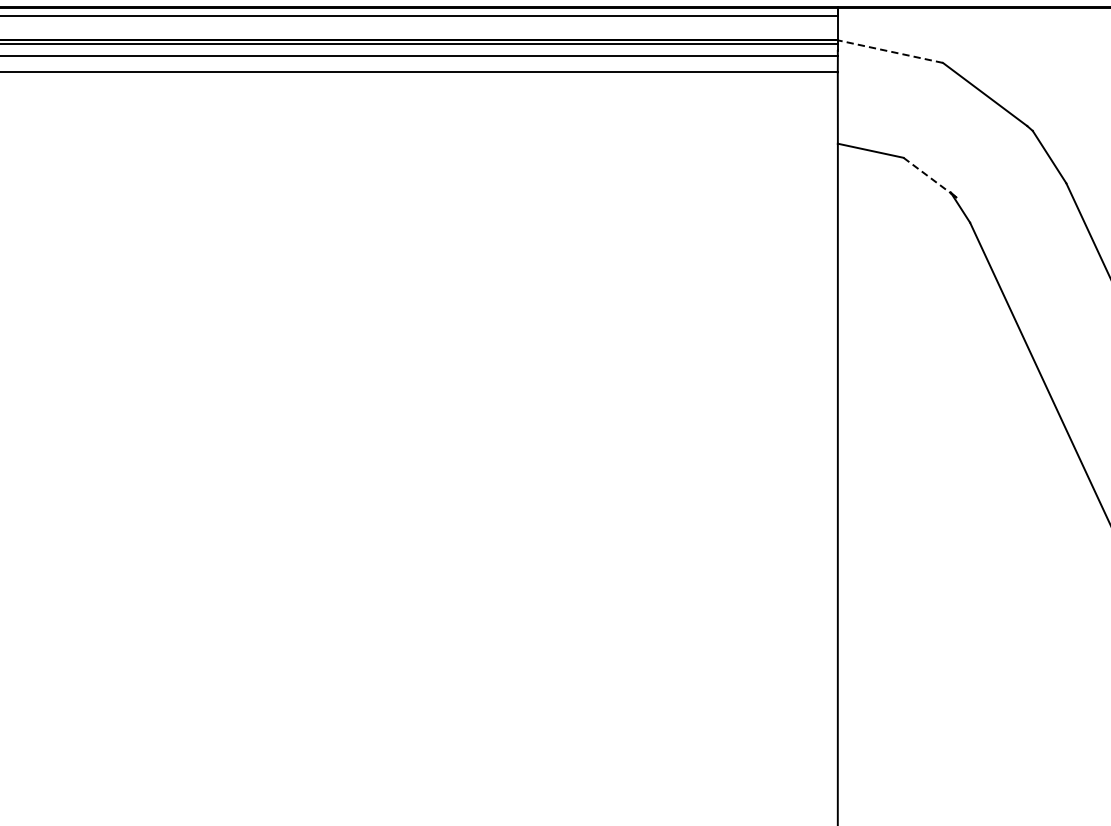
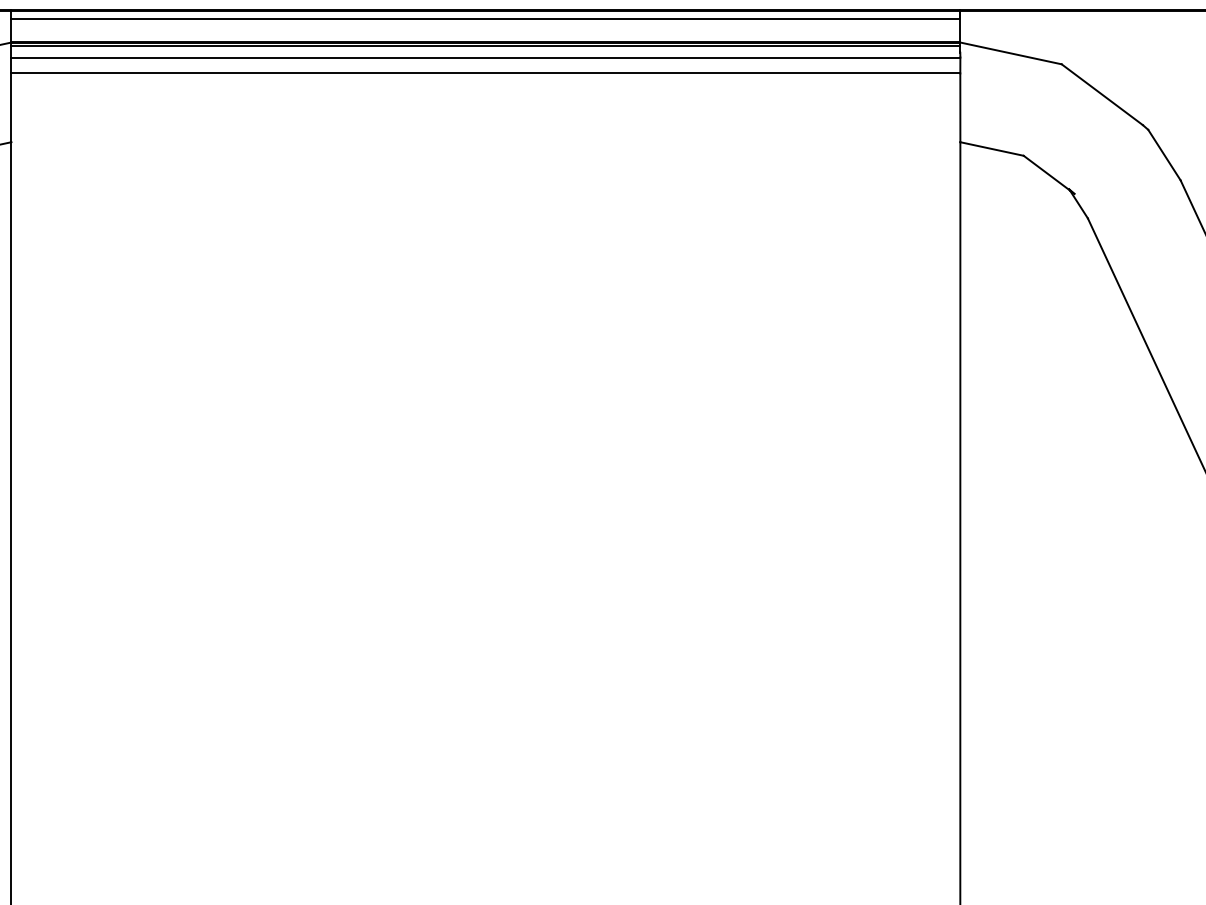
line: (890, 51) -> (1011, 53), dashed -> solid
line: (927, 176) -> (1046, 173), dashed -> solid

